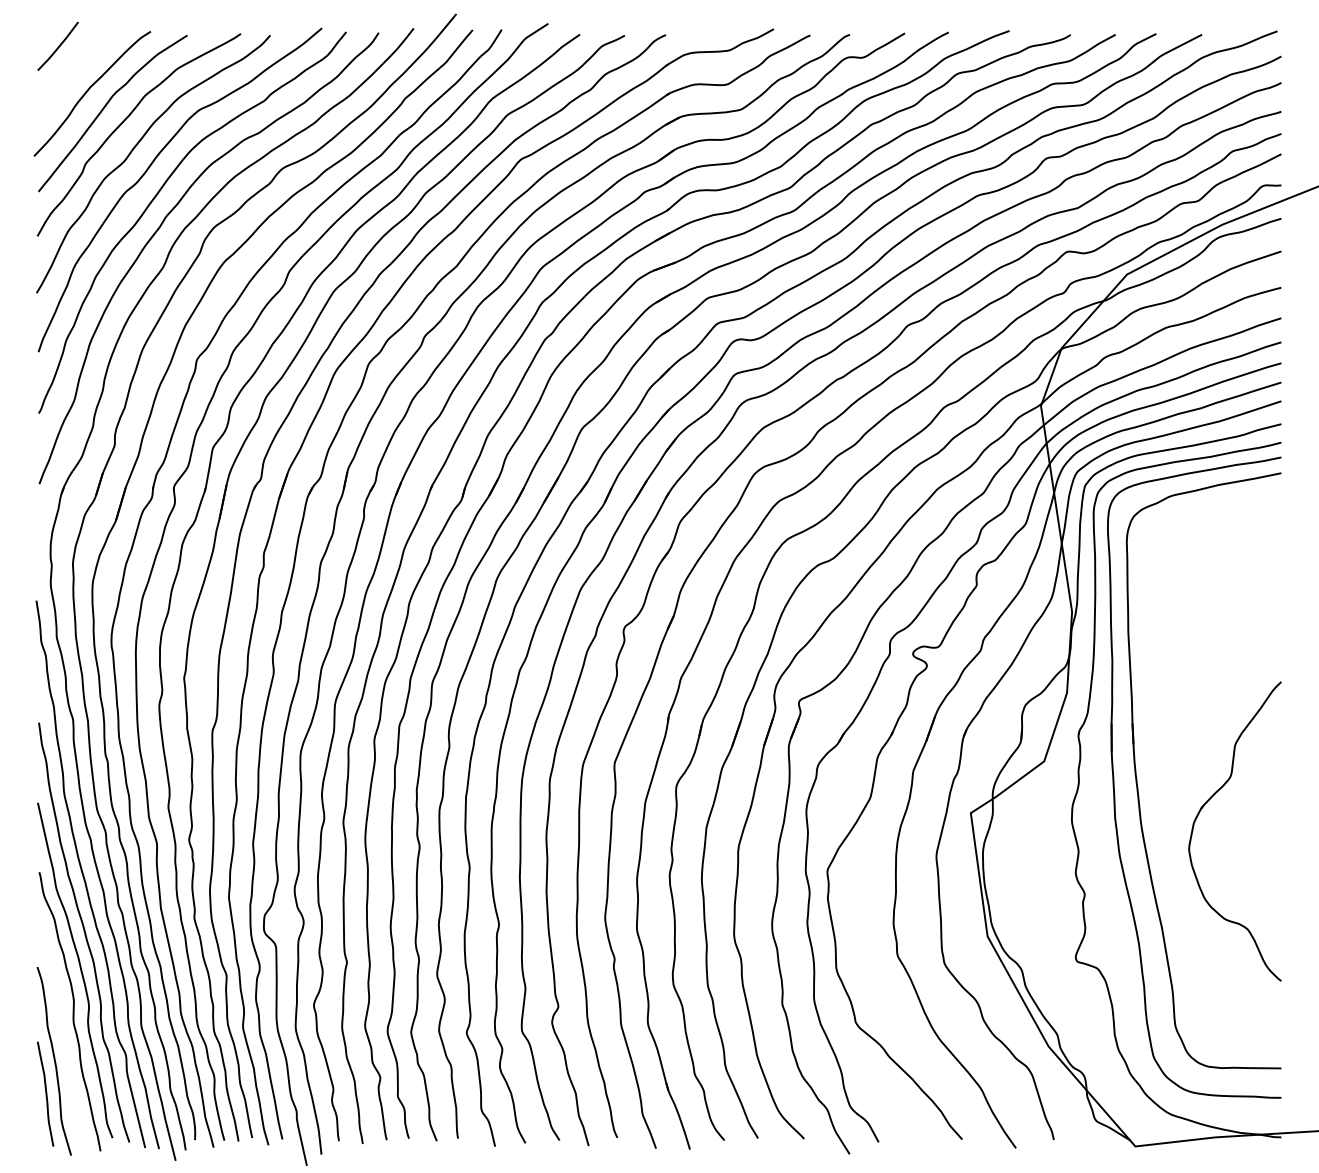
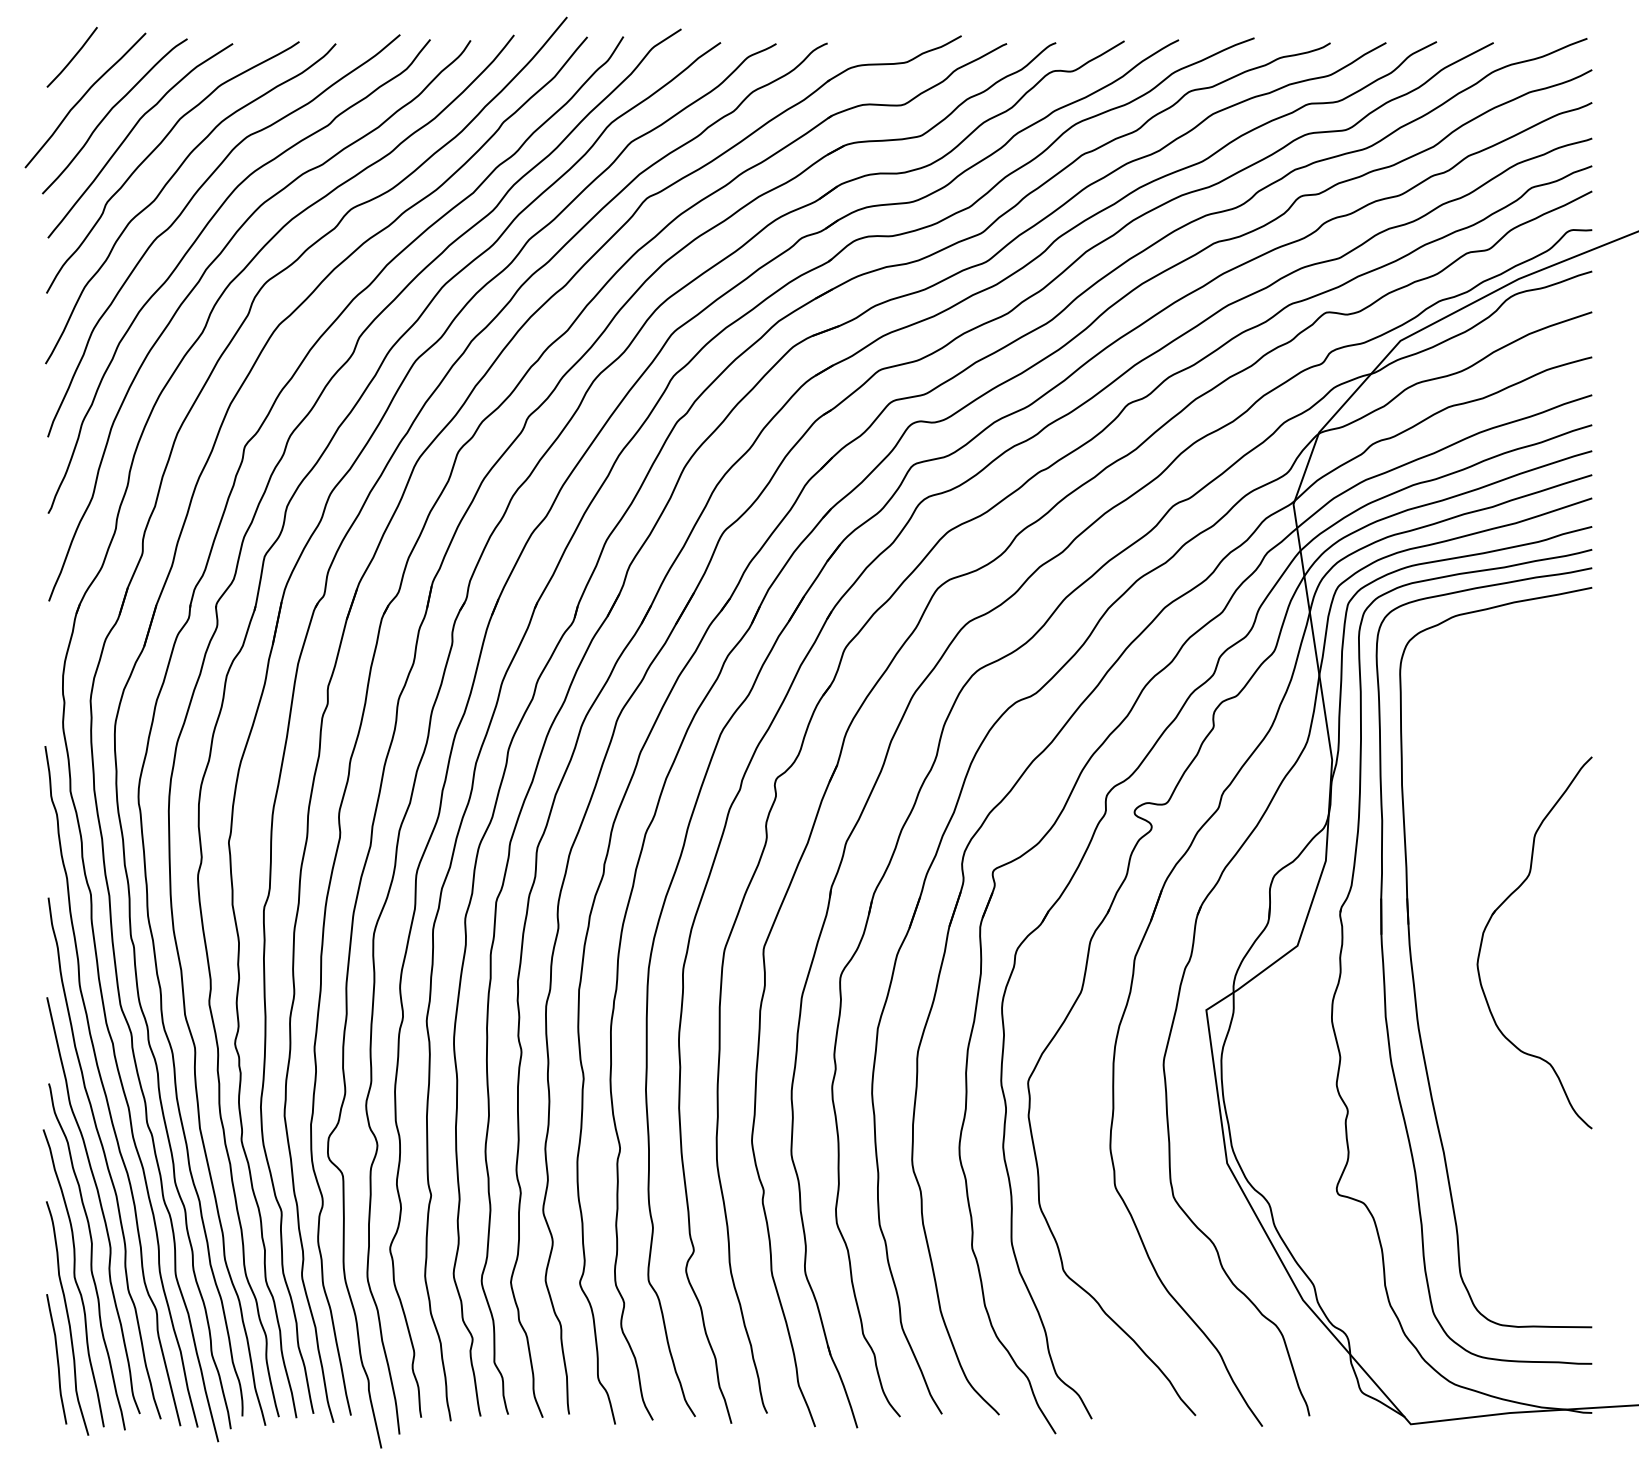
curve: (67, 78) -> (83, 97), added
part: (1204, 806) -> (1496, 911), moved
curve: (59, 1028) -> (73, 1277), added

